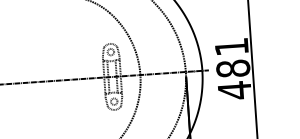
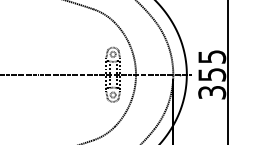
text: (233, 69) -> (212, 75), 481 -> 355

